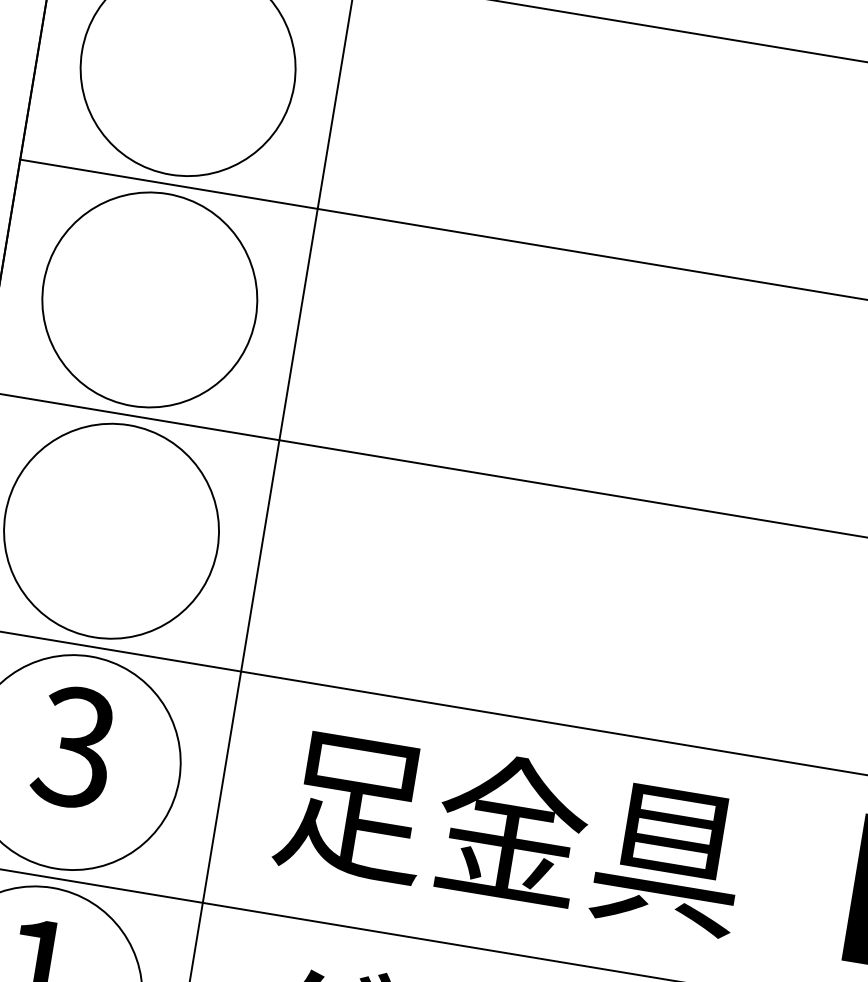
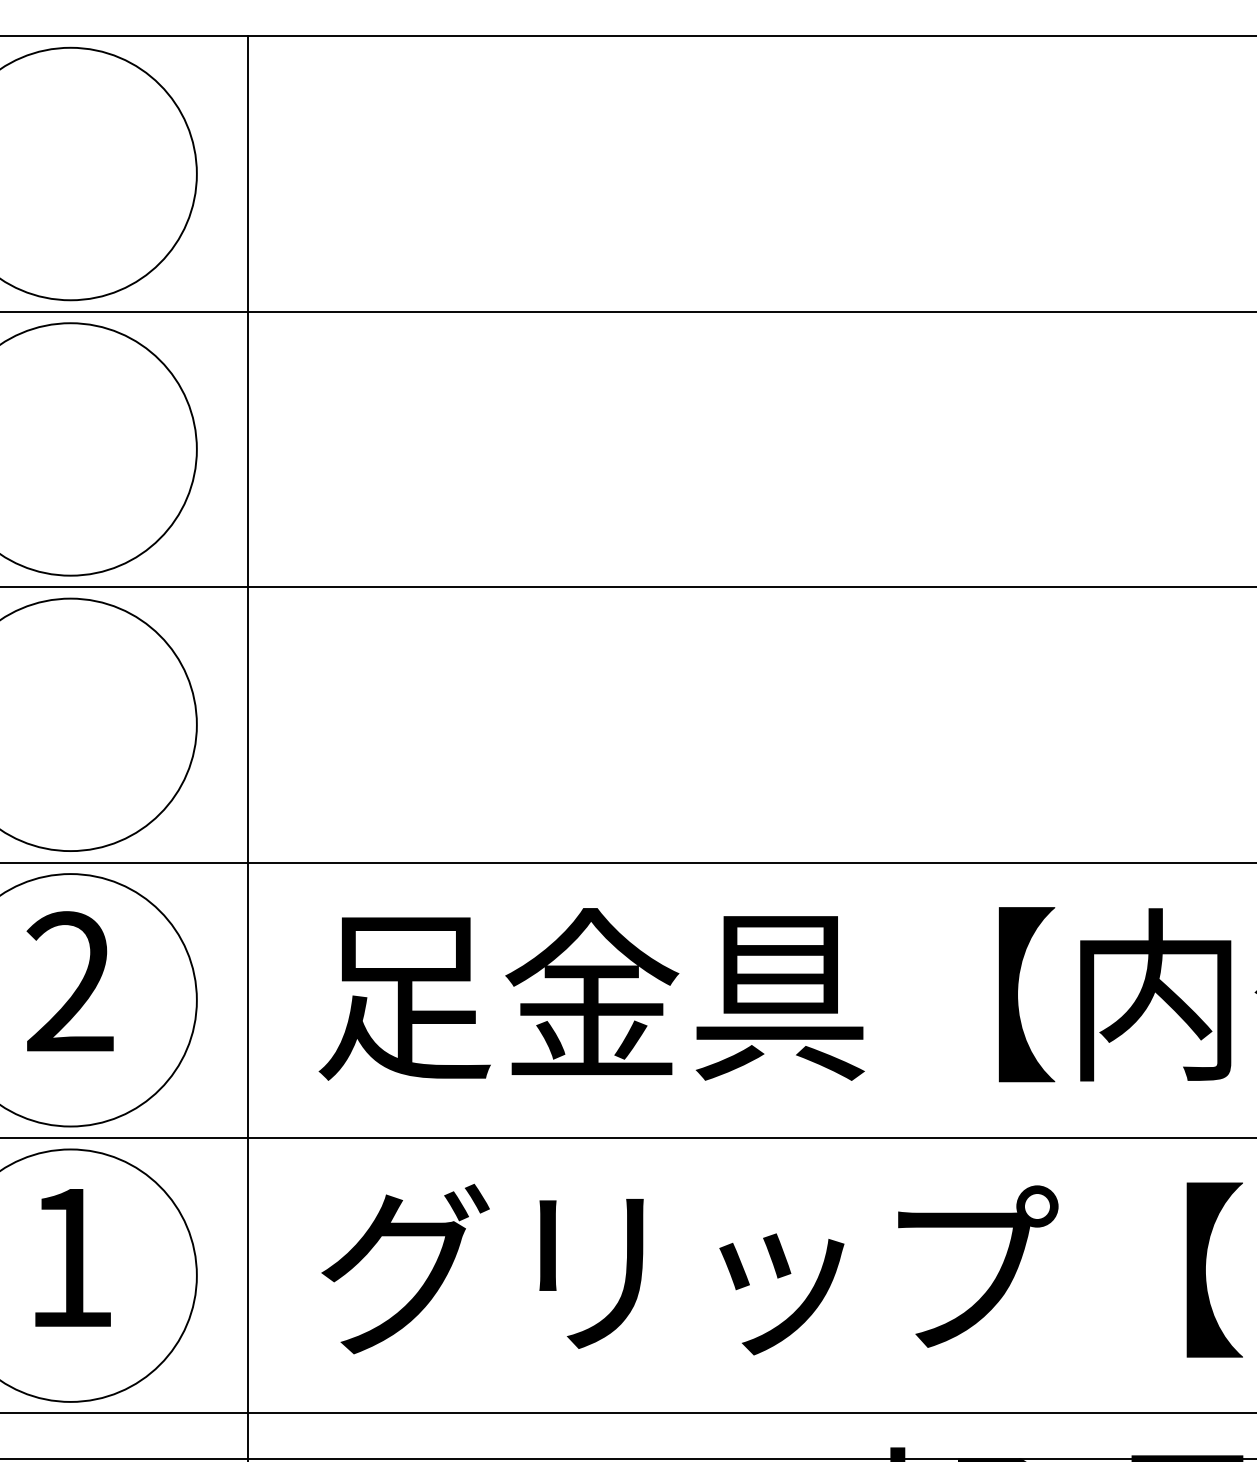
text: (73, 747) -> (68, 982), 3 -> 2

